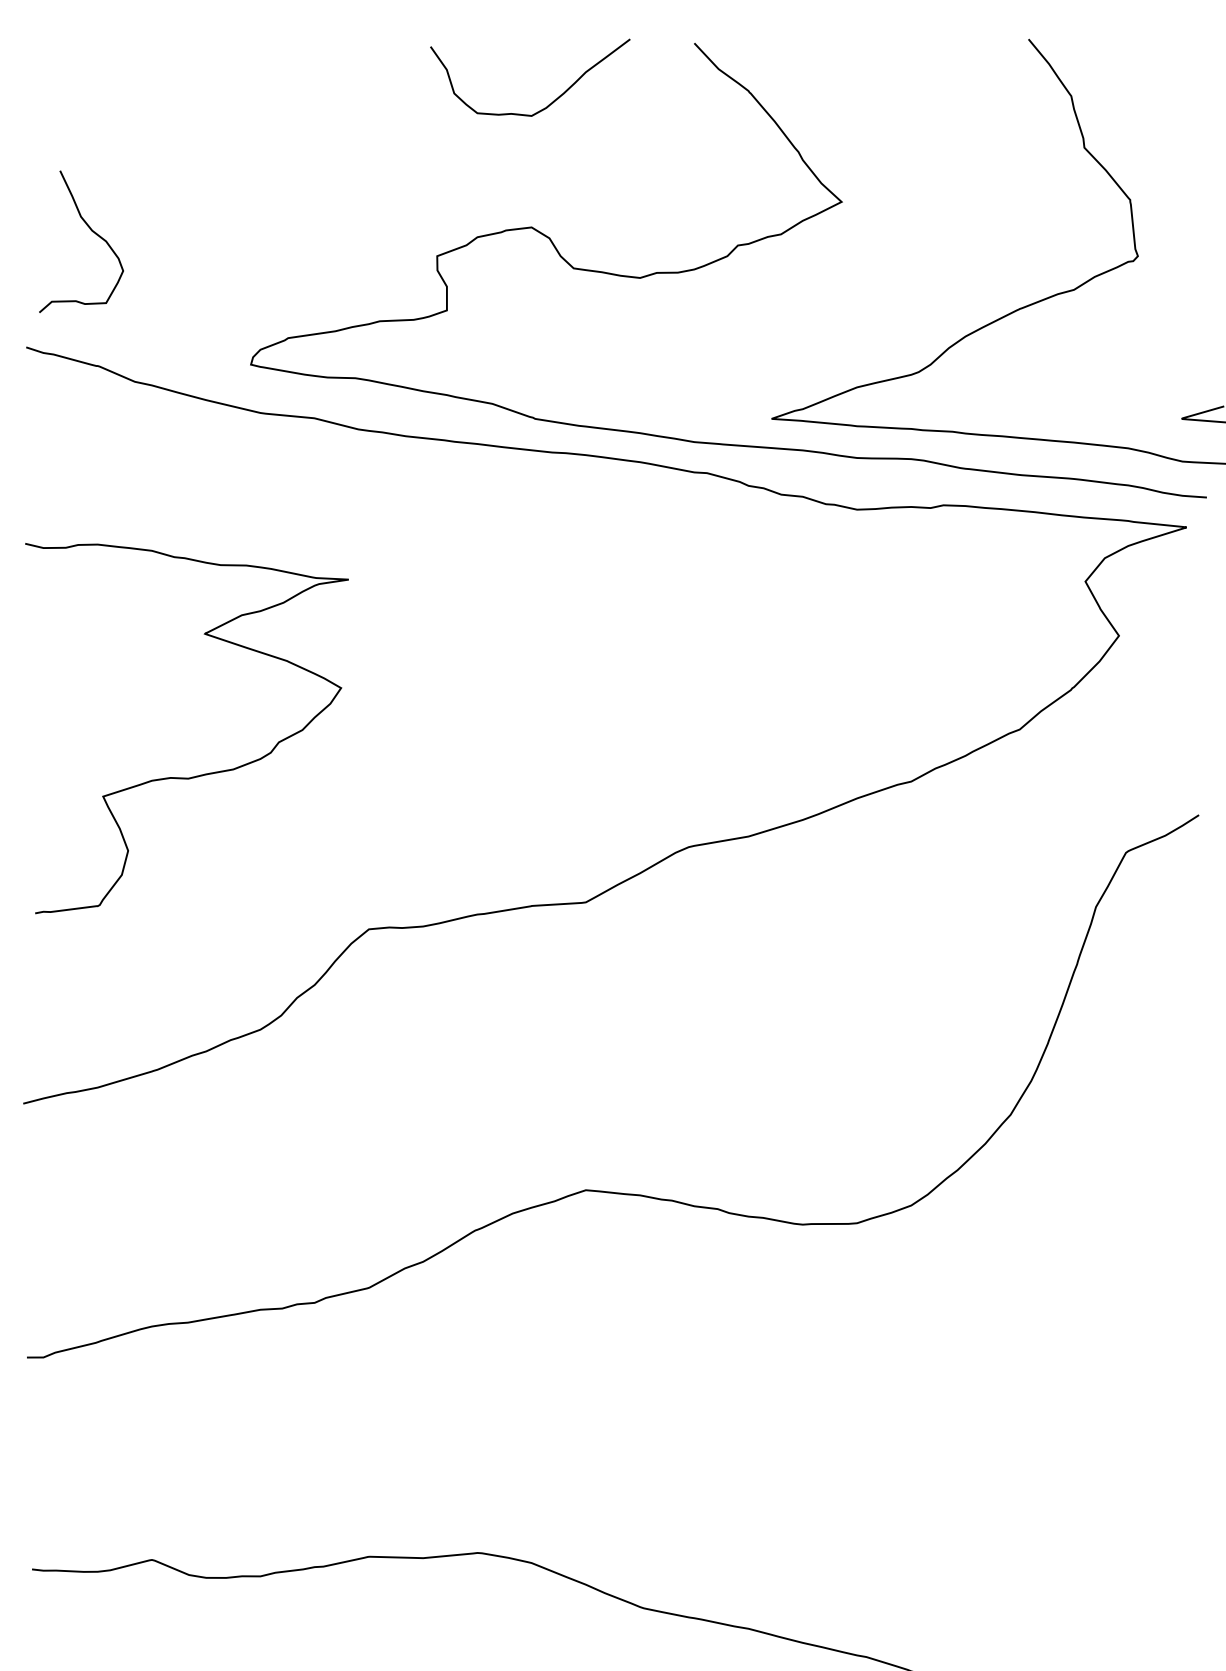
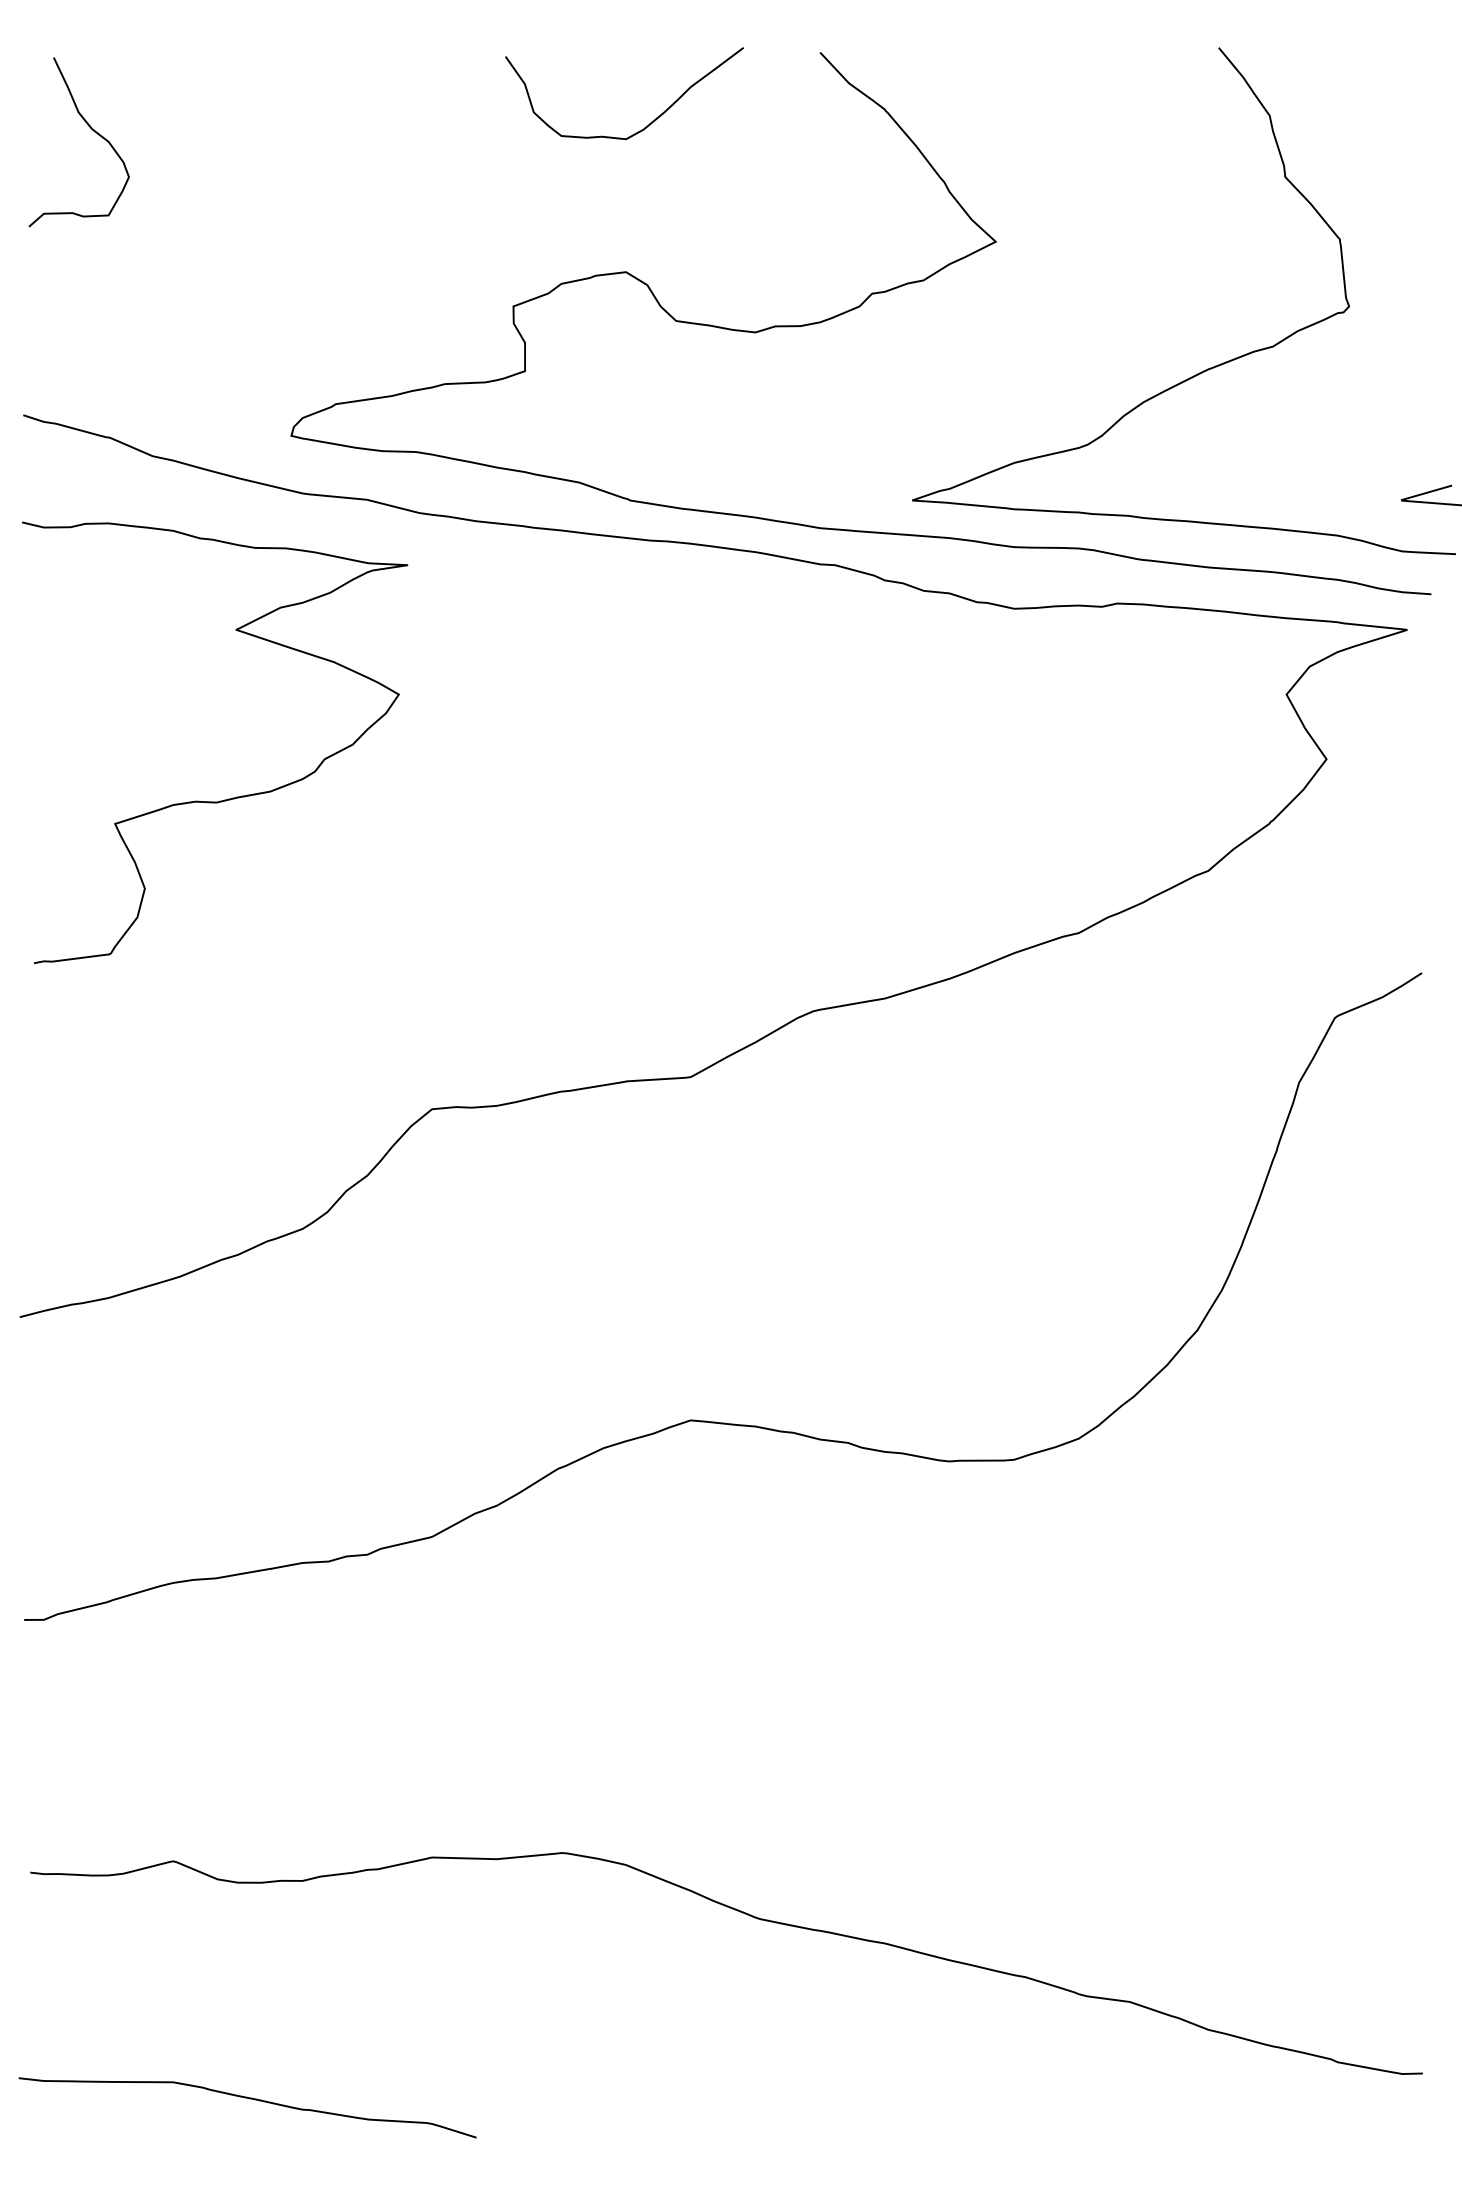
curve: (91, 231) -> (91, 129), moved
curve: (198, 775) -> (228, 798), moved

